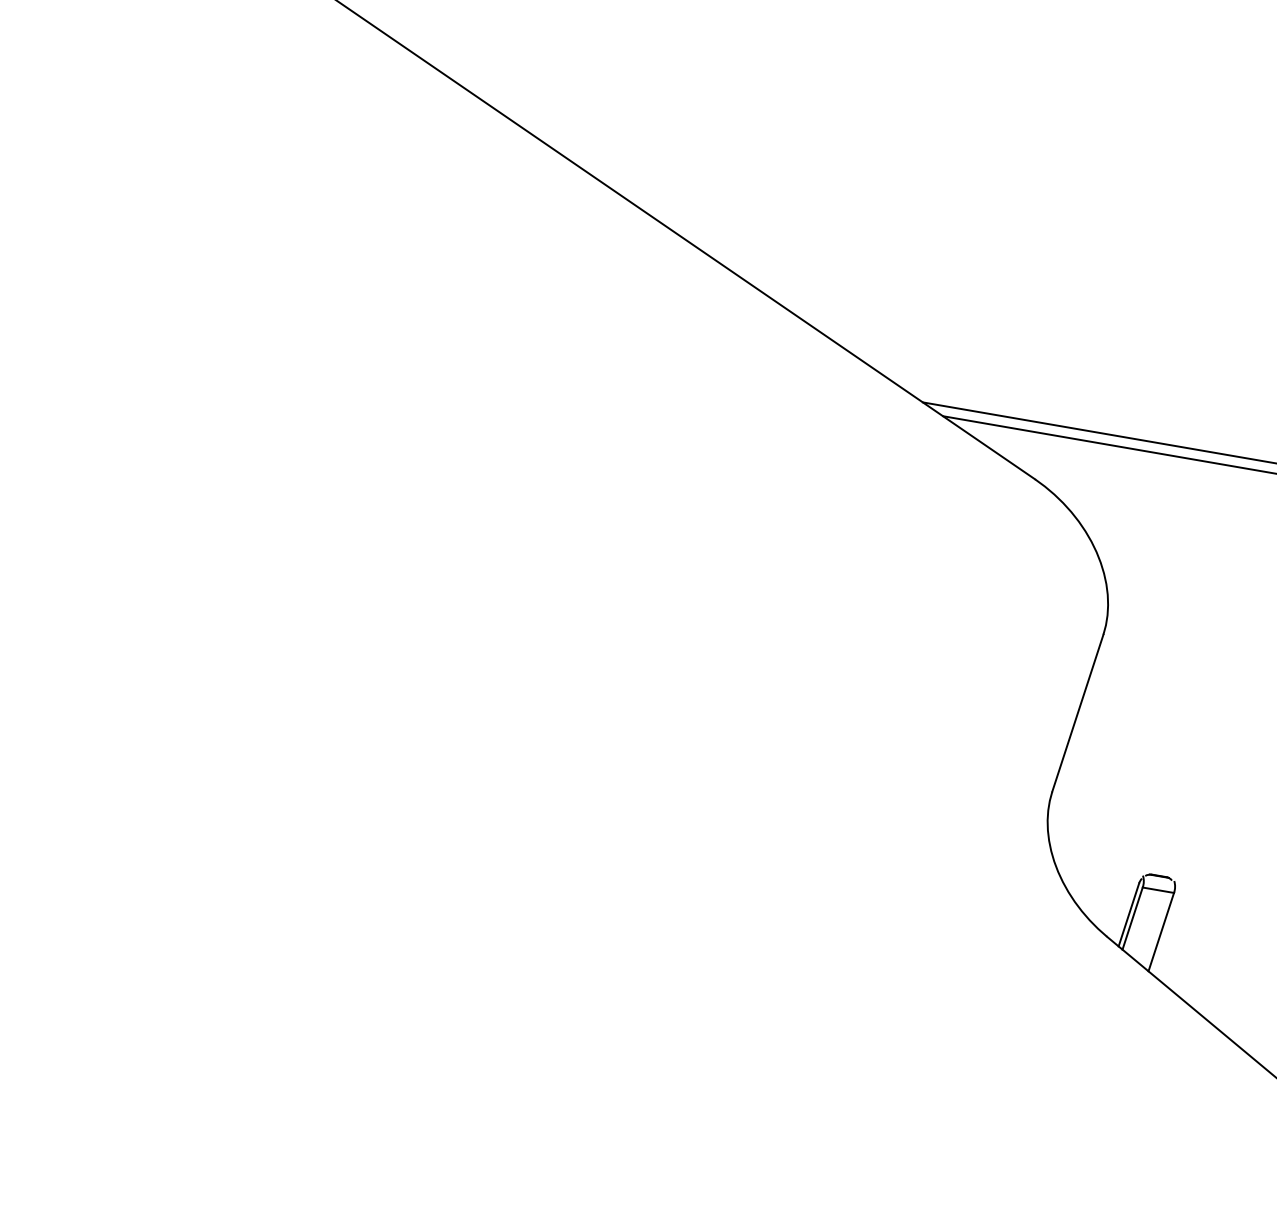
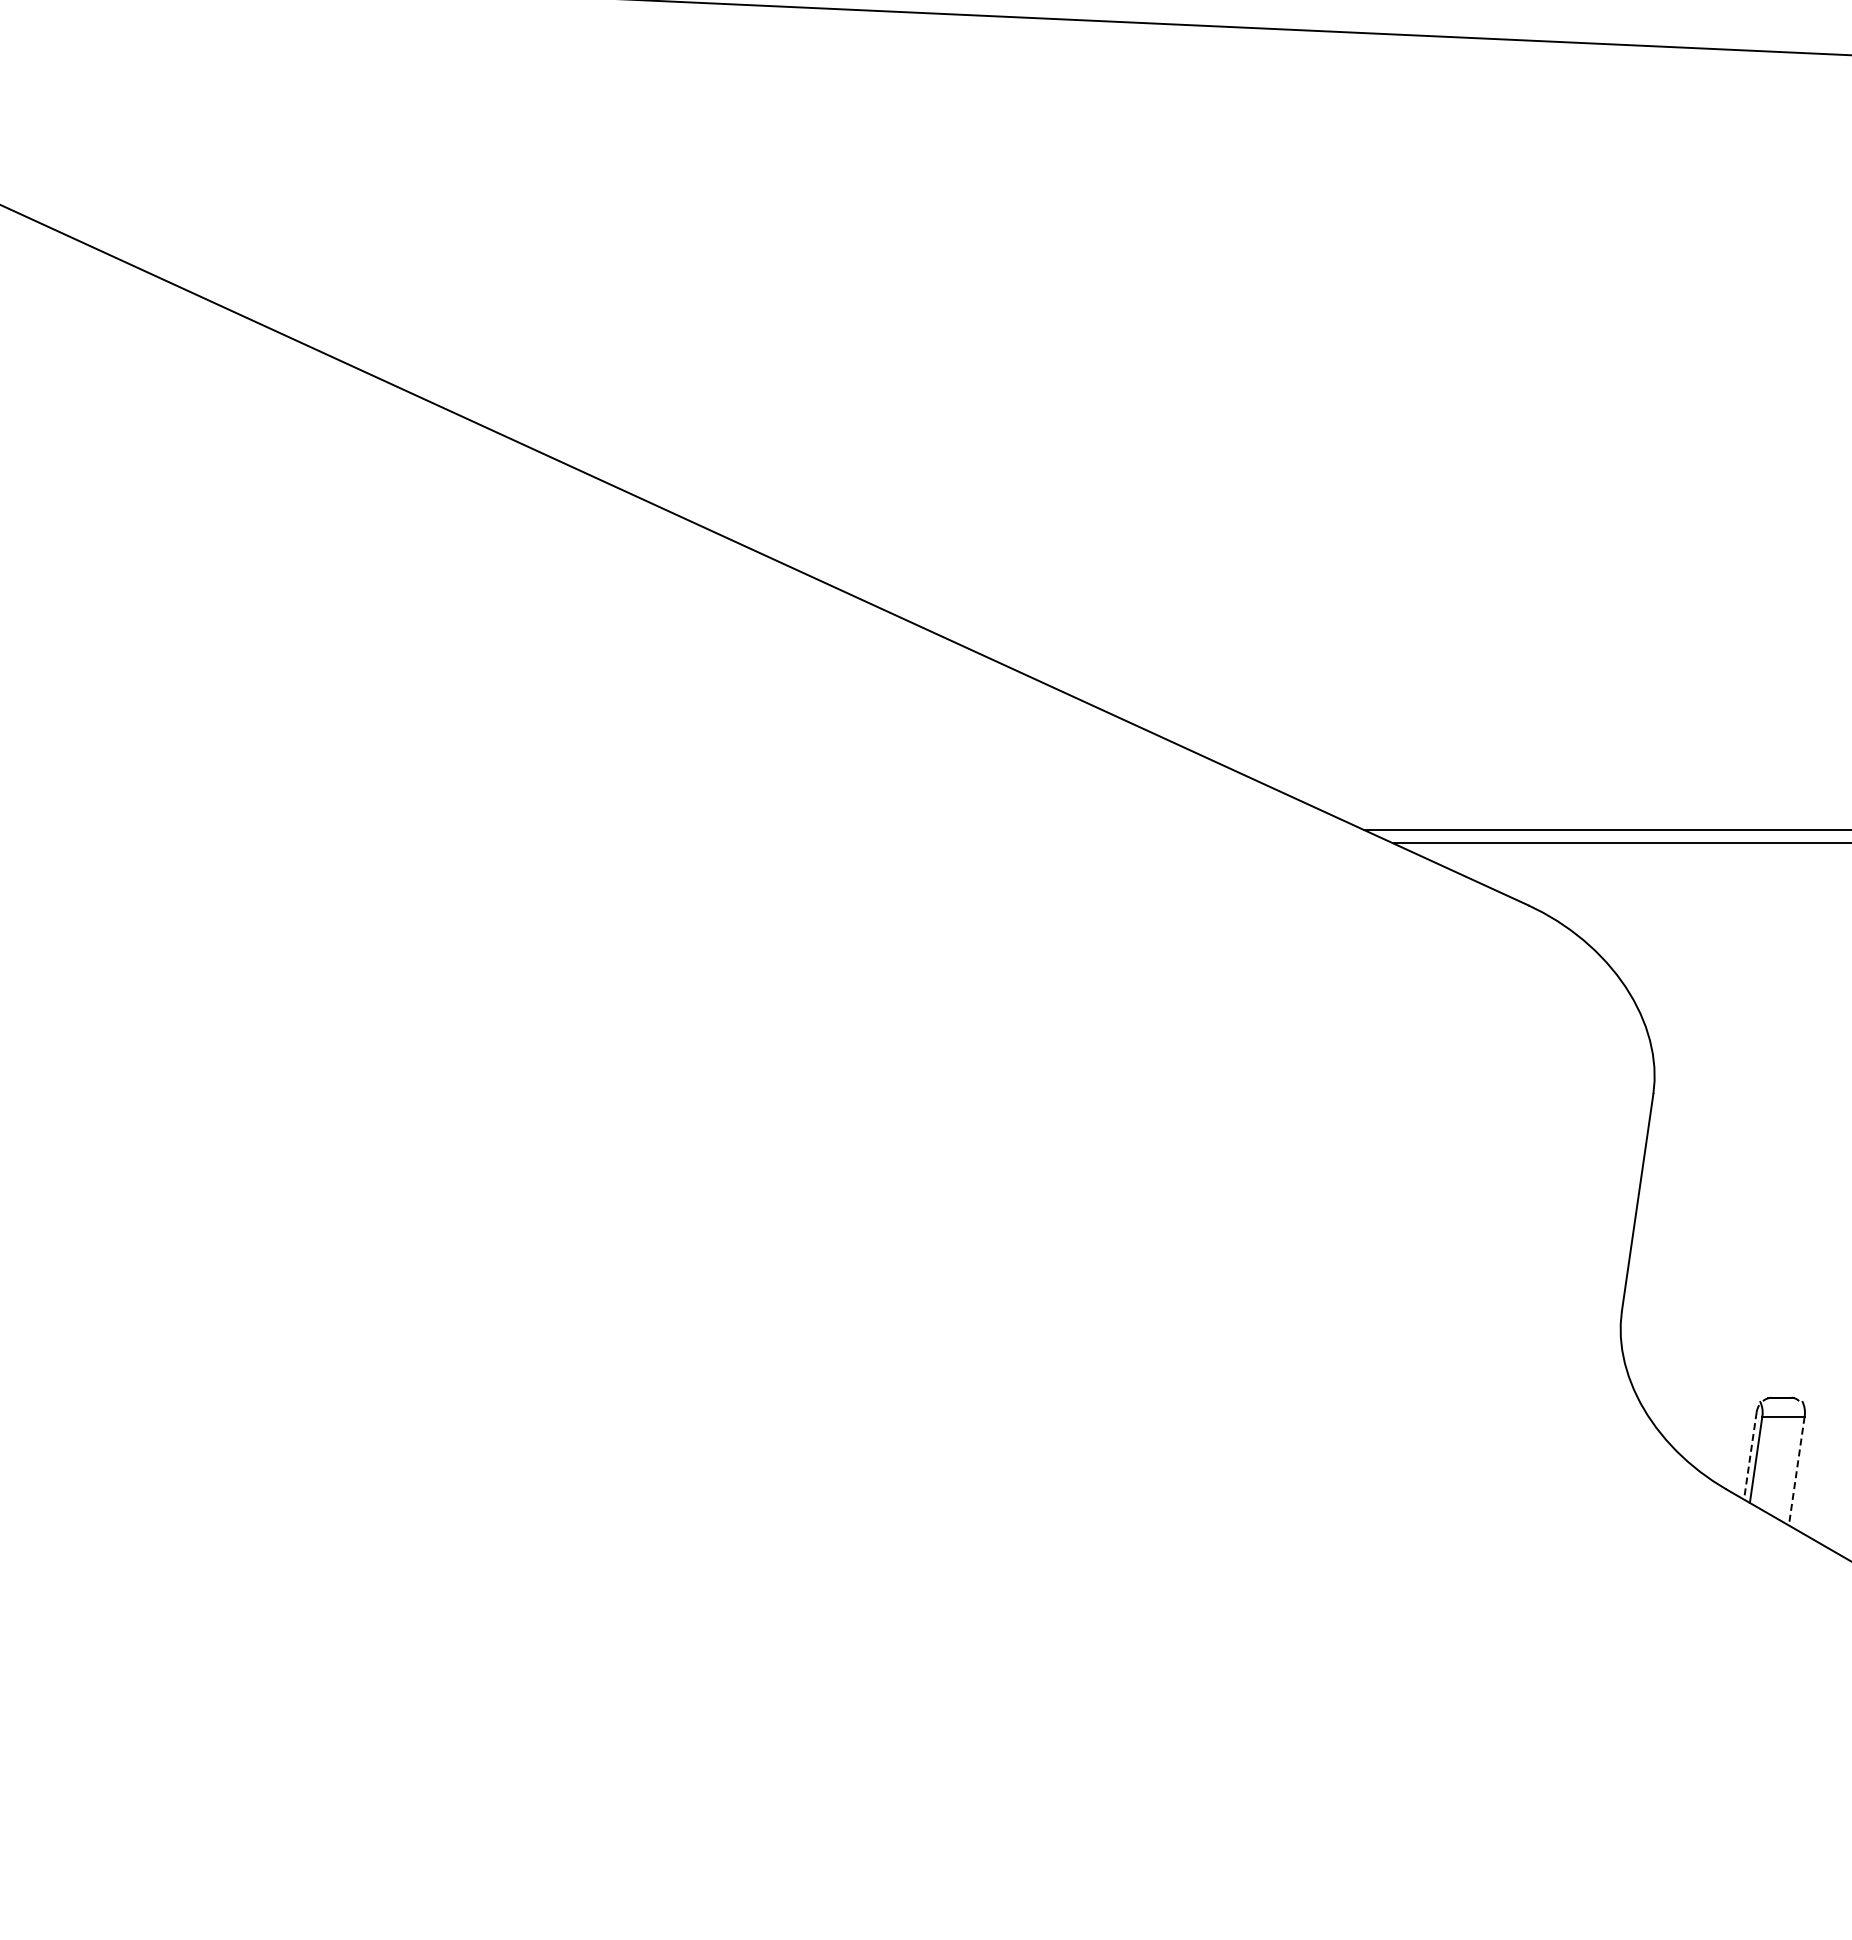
line: (1128, 915) -> (1750, 1456), solid -> dashed
line: (1161, 932) -> (1796, 1471), solid -> dashed

